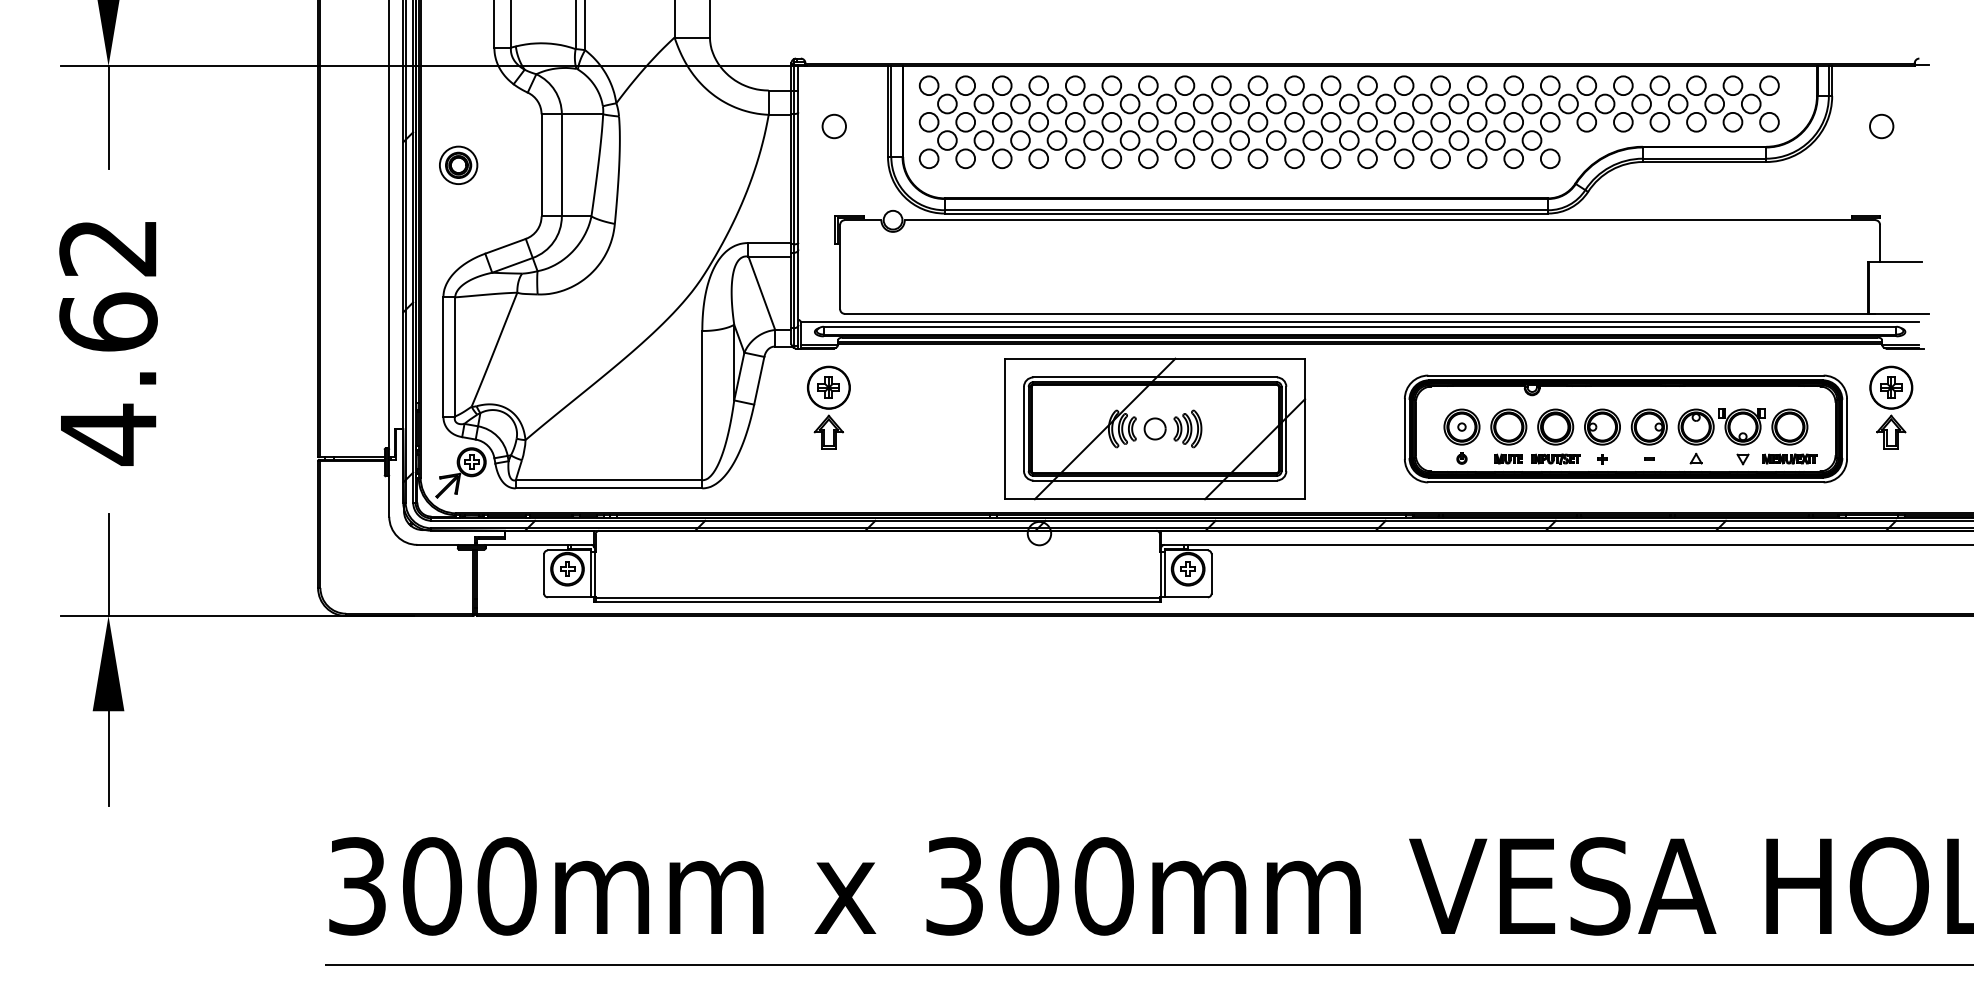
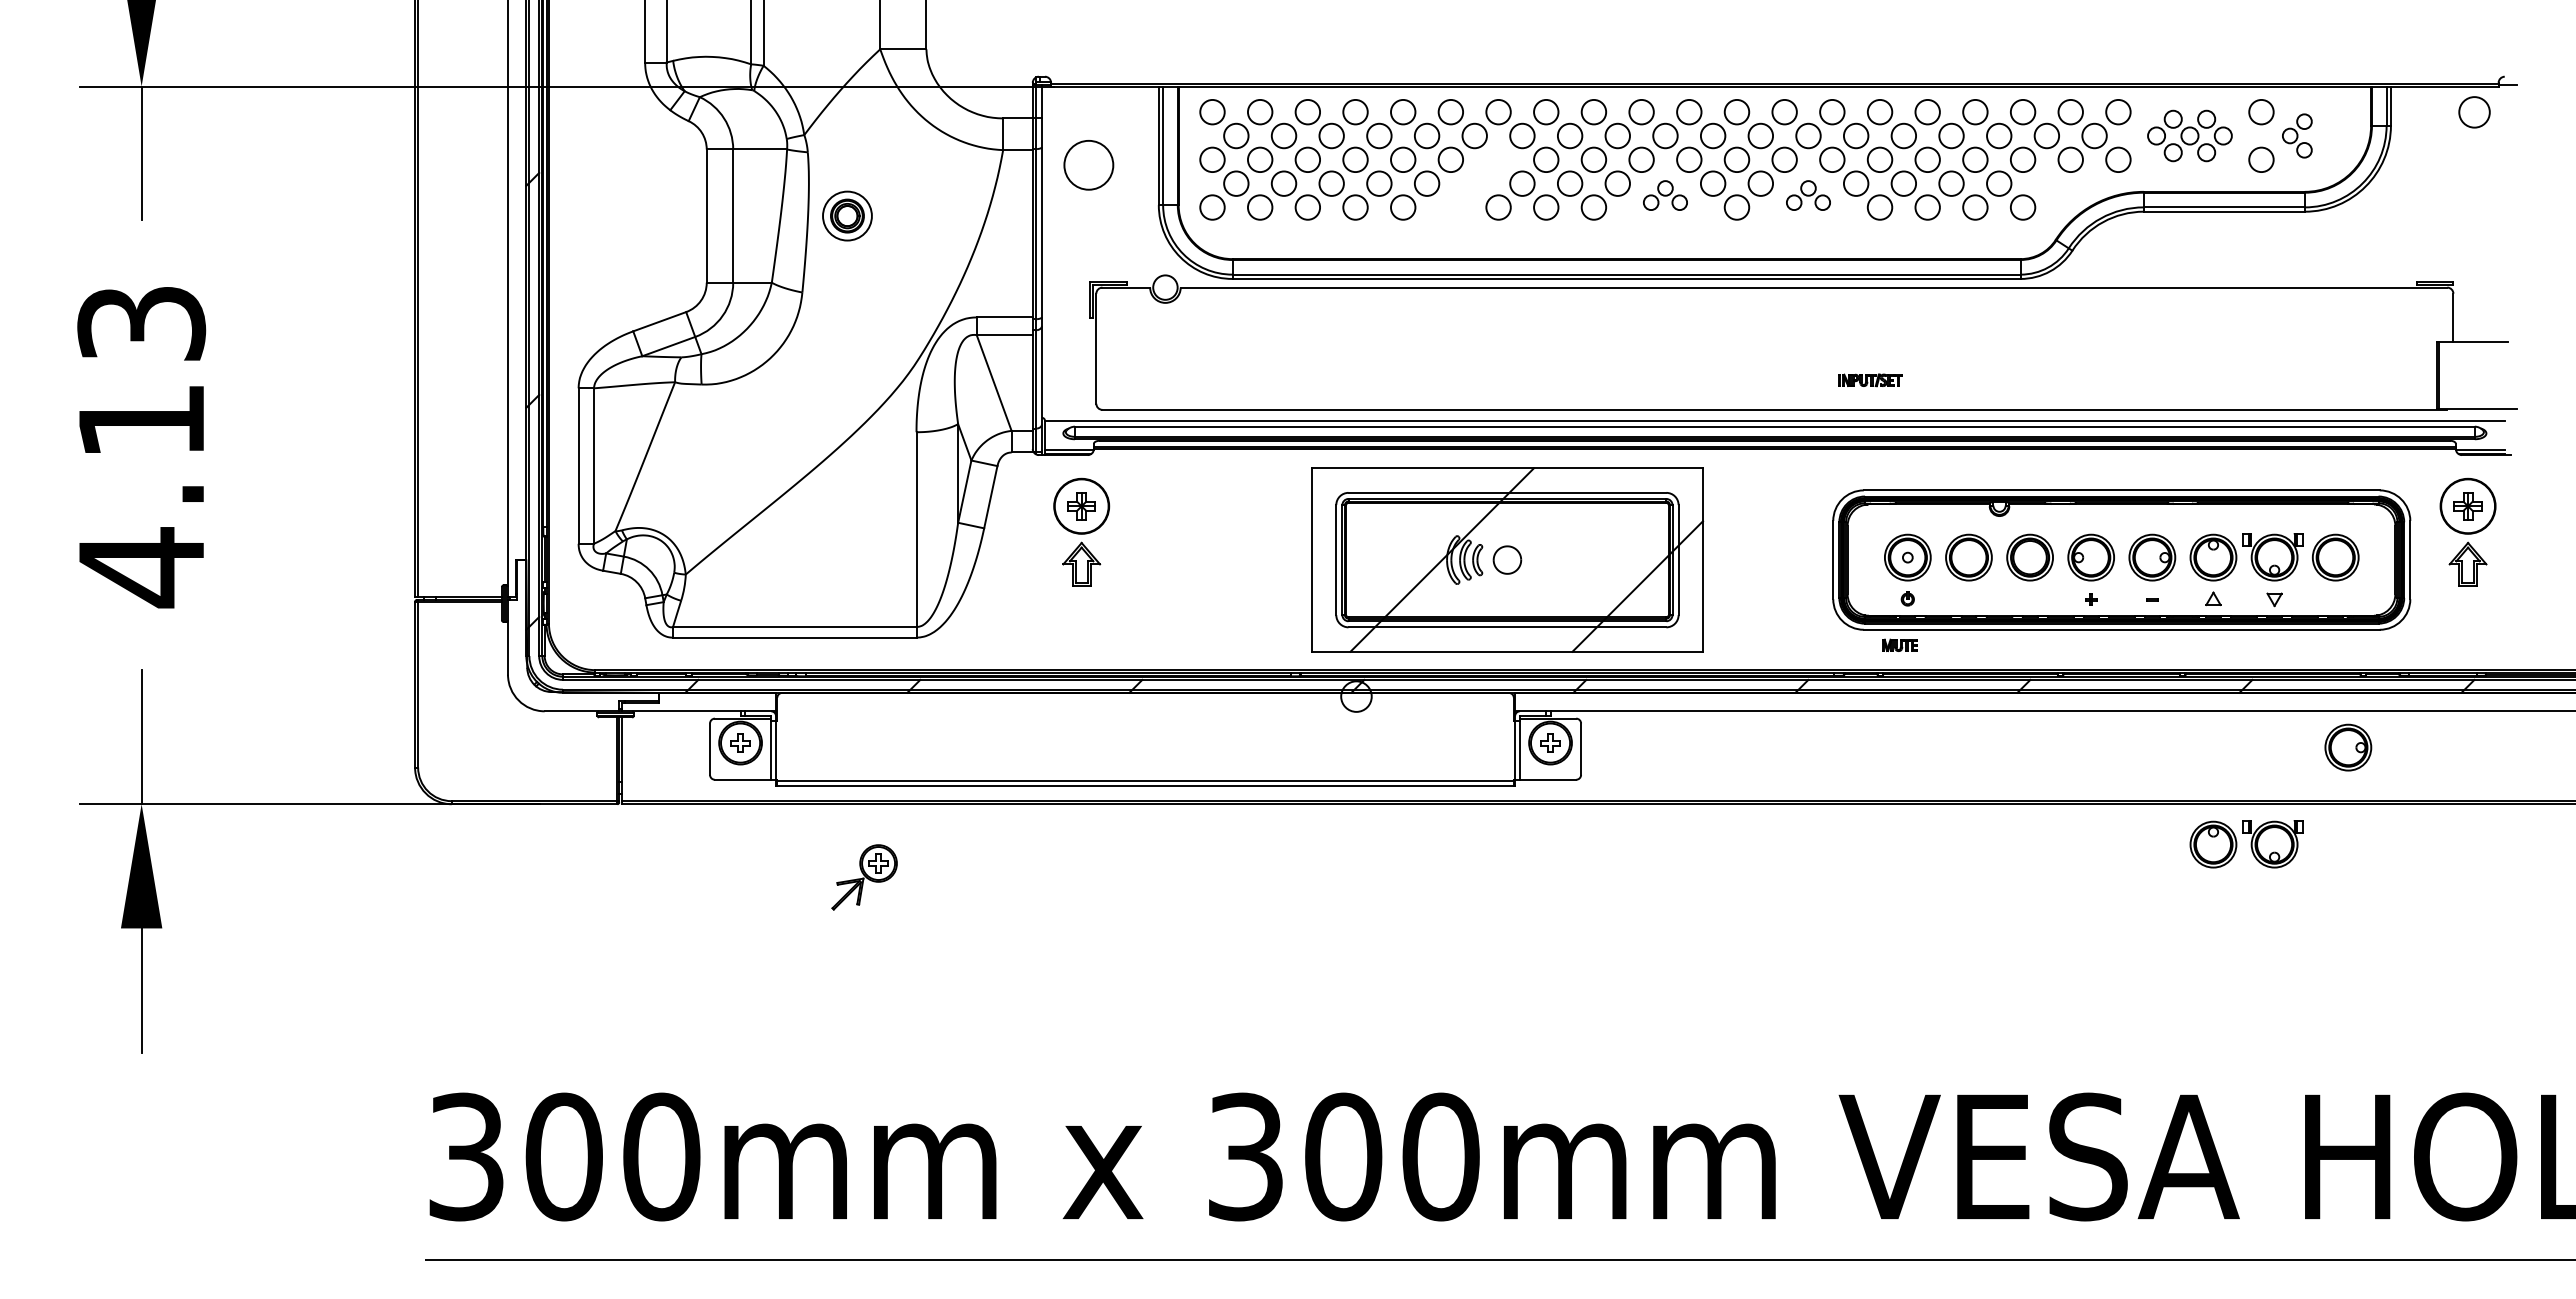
part: (1677, 103) -> (2189, 135), size x0.7
part: (1760, 103) -> (2297, 135), size x0.6
circle: (834, 126) -> (1088, 165), size x1.6
circle: (1881, 126) -> (2474, 112), moved
part: (1129, 140) -> (1474, 183), removed
part: (1276, 149) -> (1665, 195), size x0.6
part: (1385, 149) -> (1808, 195), size x0.6
part: (458, 164) -> (847, 215), moved
text: (108, 285) -> (141, 372), 4.62 -> 4.13
part: (1187, 428) -> (1549, 559), removed
part: (1508, 458) -> (1899, 644), moved
part: (1555, 459) -> (1870, 380), moved
part: (1789, 459) -> (2335, 599), removed
part: (460, 472) -> (864, 877), moved
part: (1799, 572) -> (2348, 747), added
part: (1721, 646) -> (2246, 844), added

